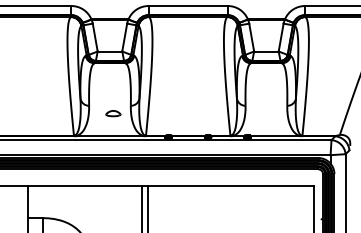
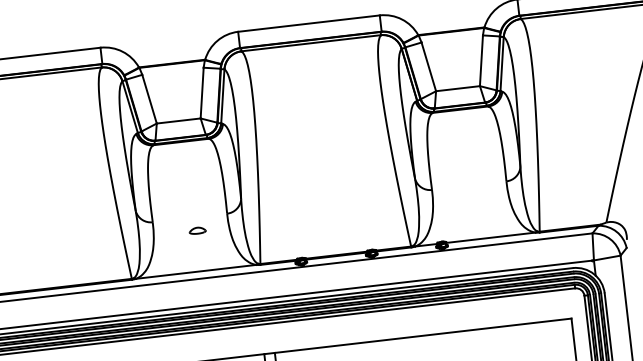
part: (113, 112) -> (197, 229), size x0.62

